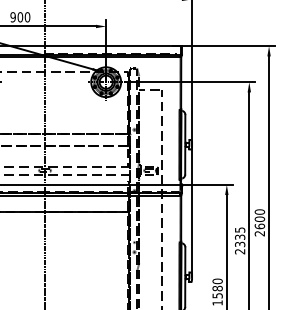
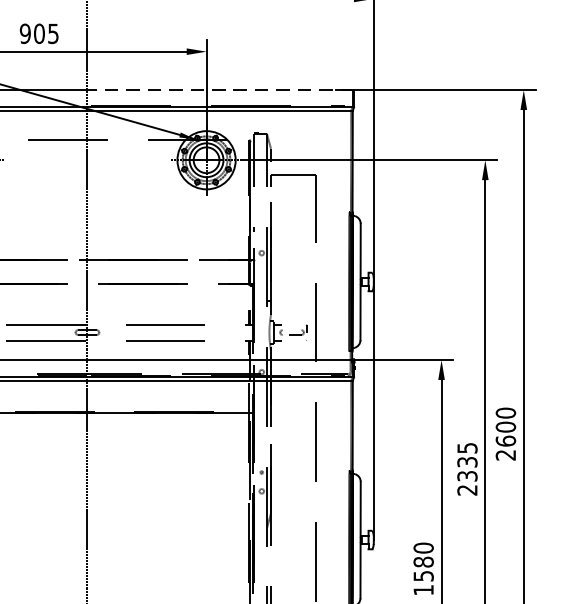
text: (27, 17) -> (53, 34), 900 -> 905
line: (113, 46) -> (220, 90), solid -> dashed

